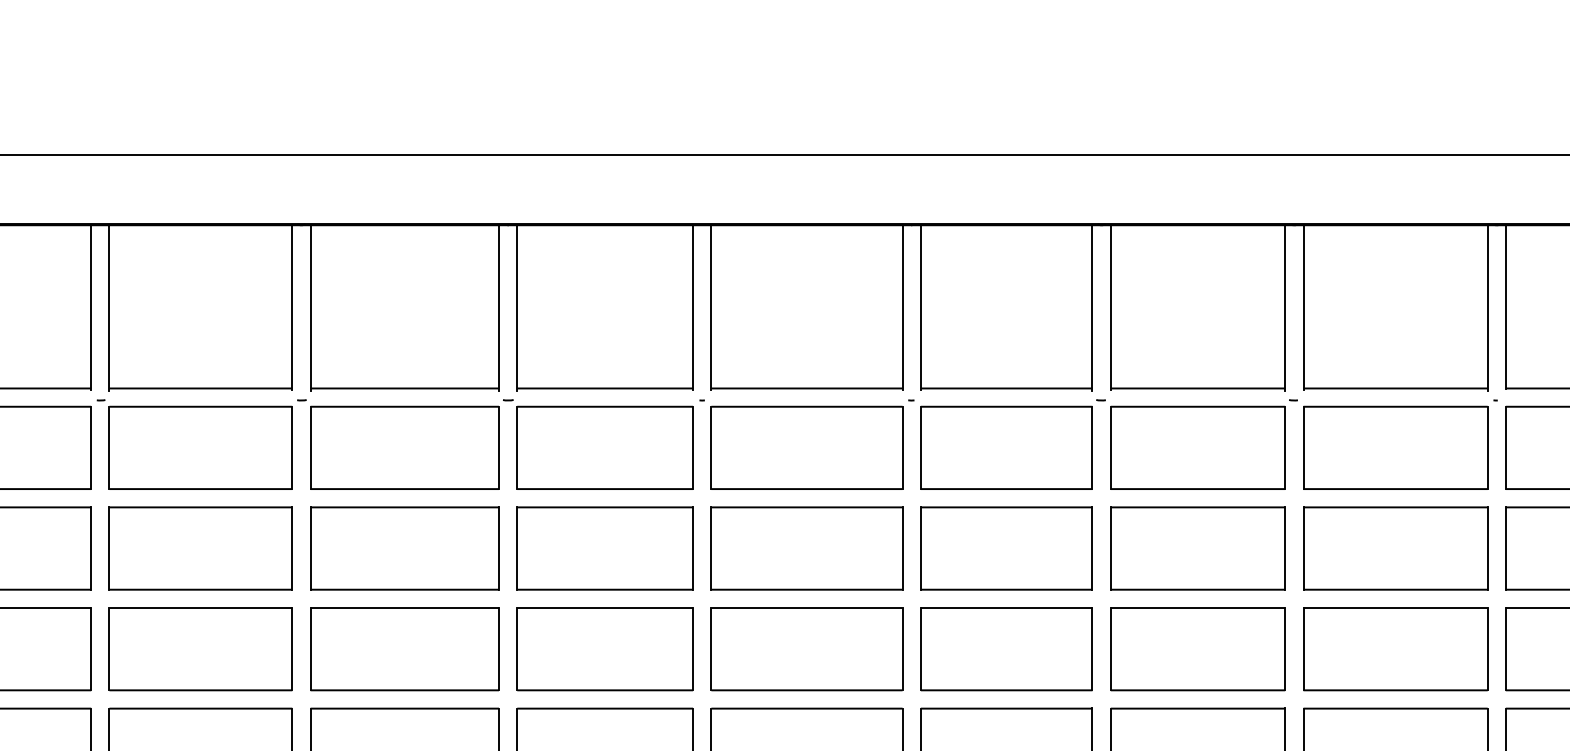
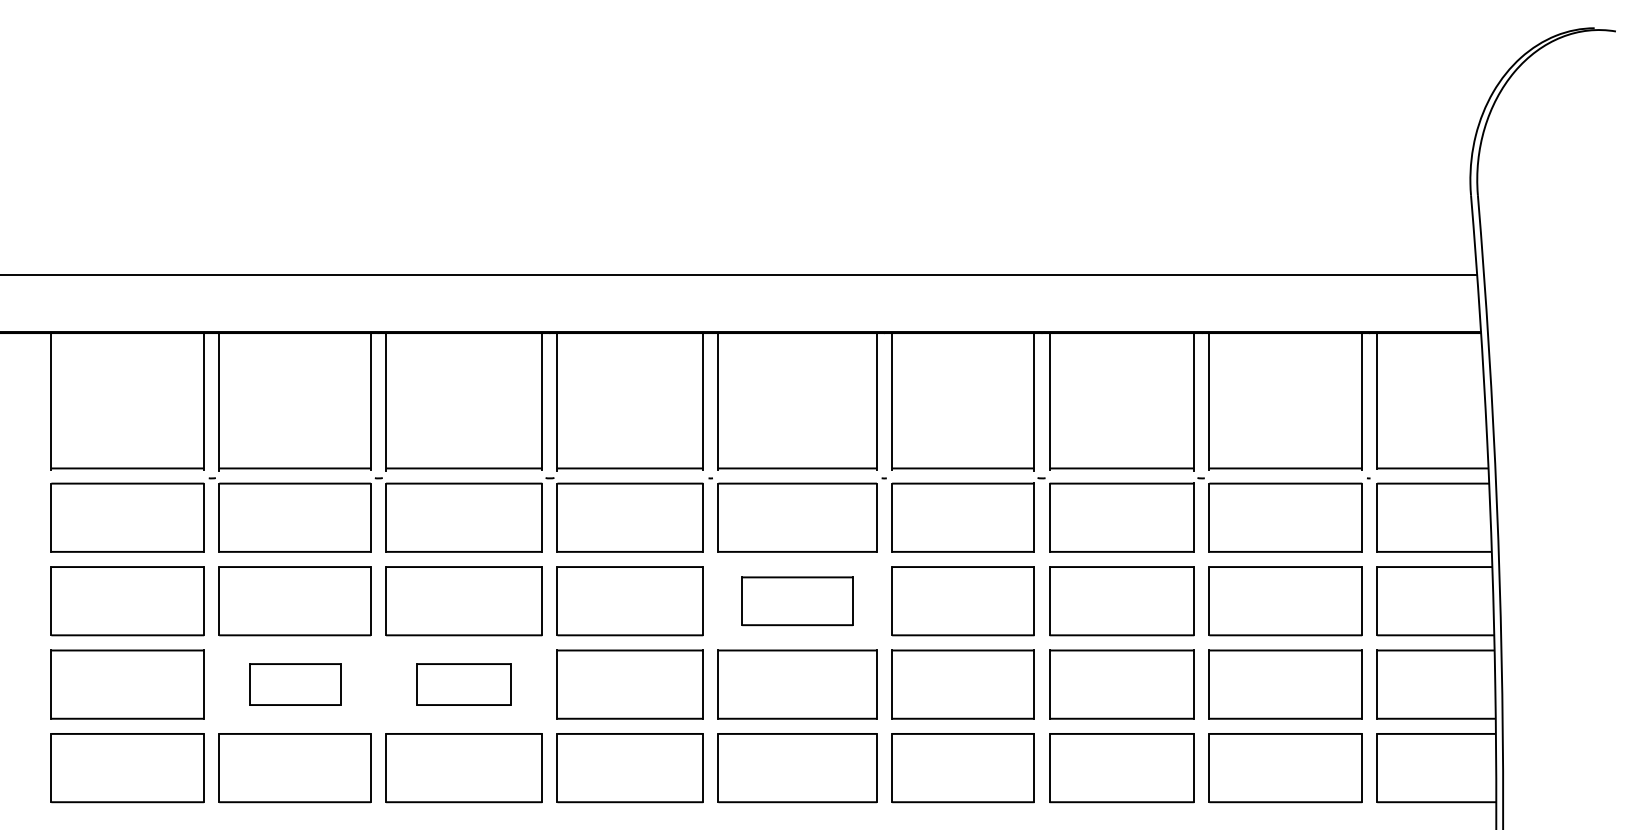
part: (806, 548) -> (797, 601), size x0.7
part: (200, 649) -> (294, 684), size x0.6
part: (403, 649) -> (463, 684), size x0.6

